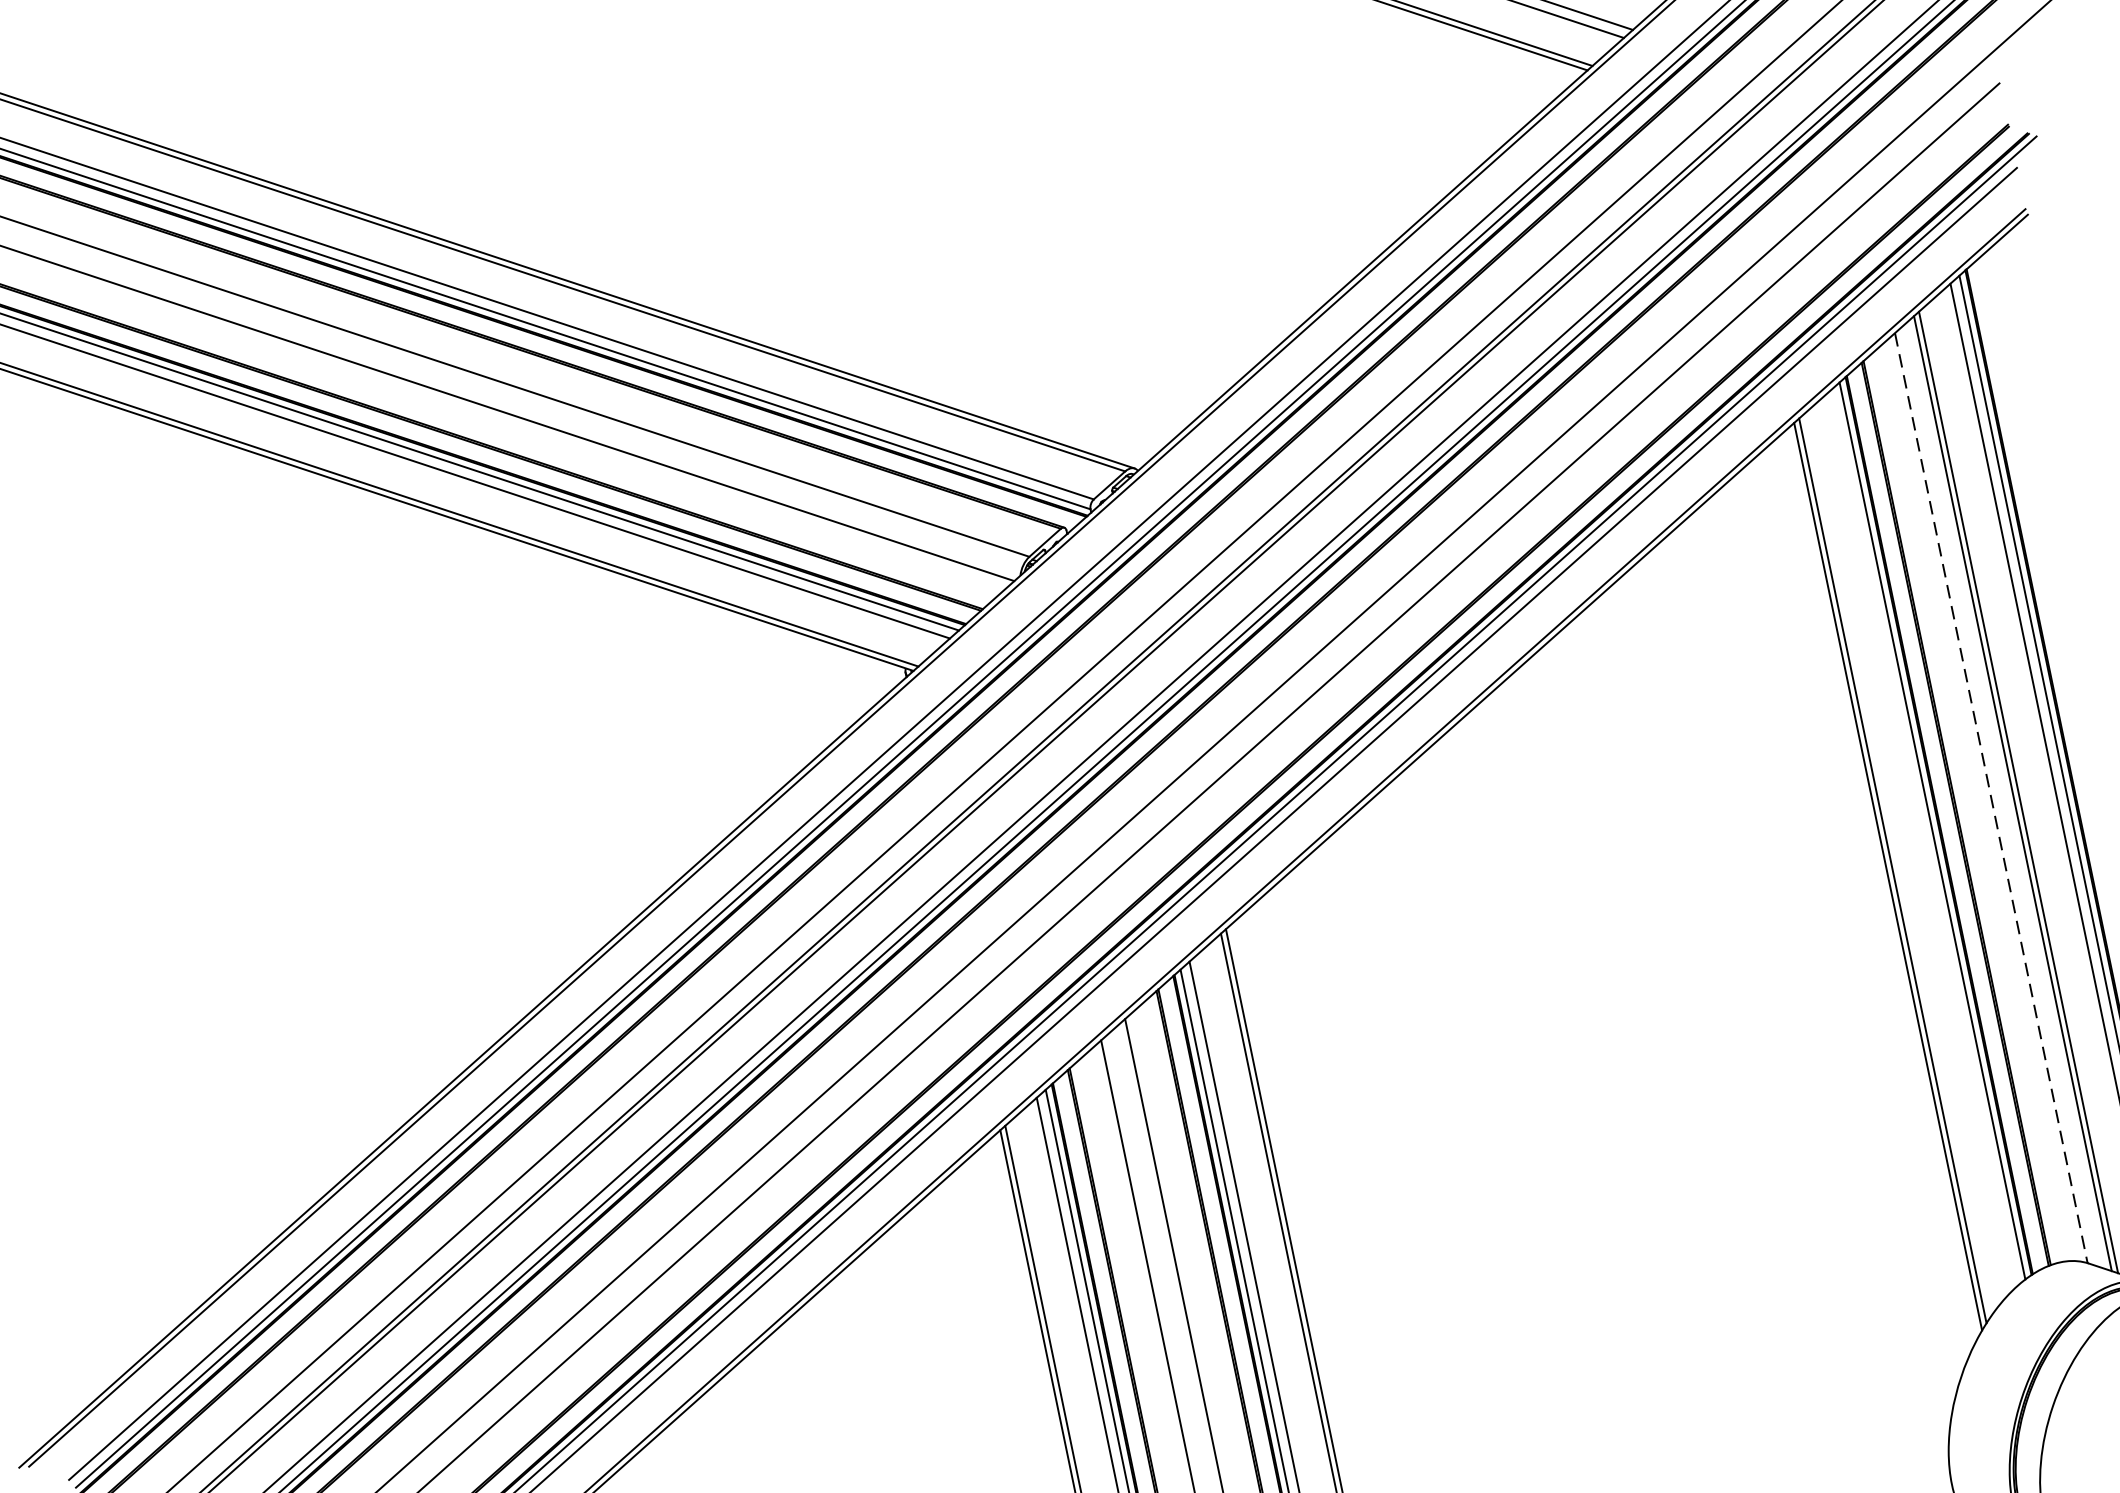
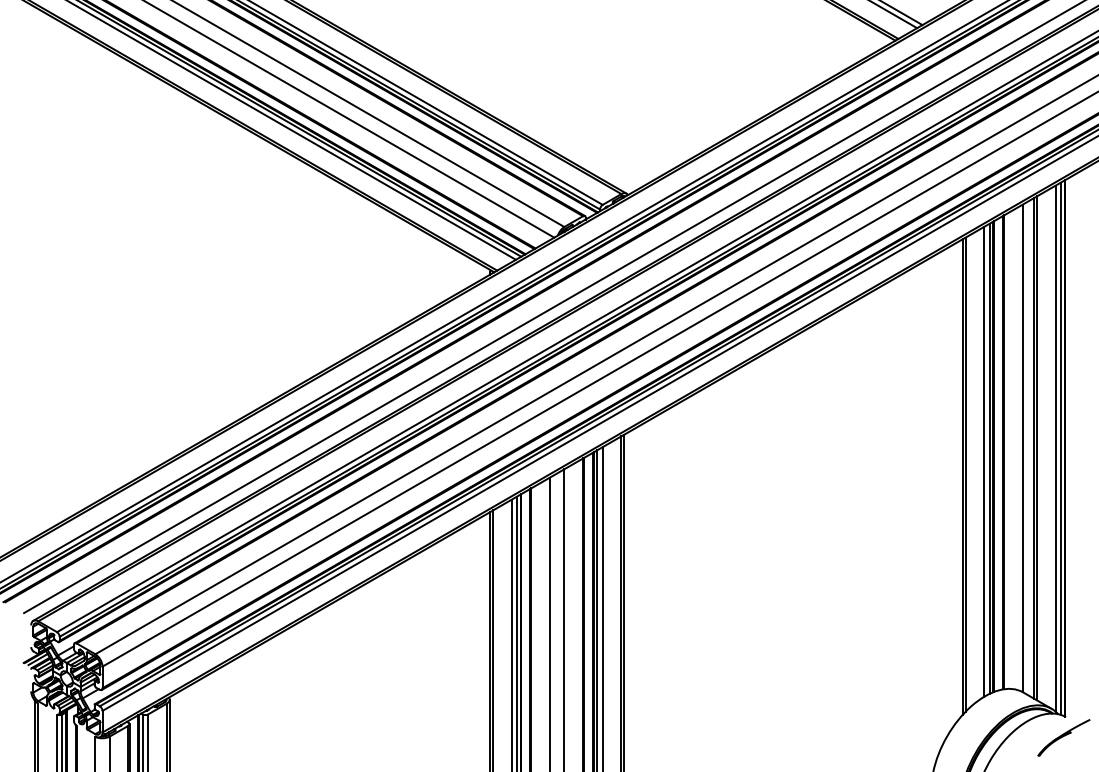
line: (1991, 798) -> (1022, 448), dashed -> solid
line: (1923, 838) -> (984, 461), added

